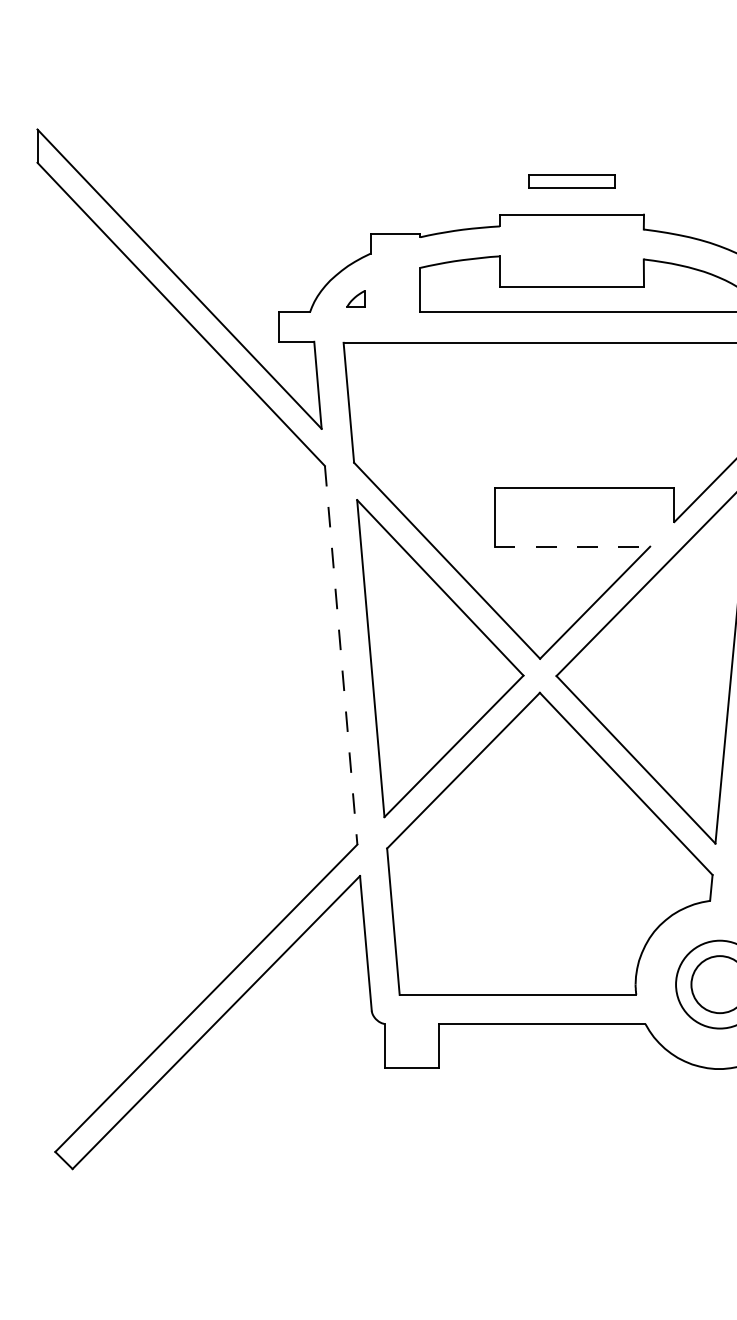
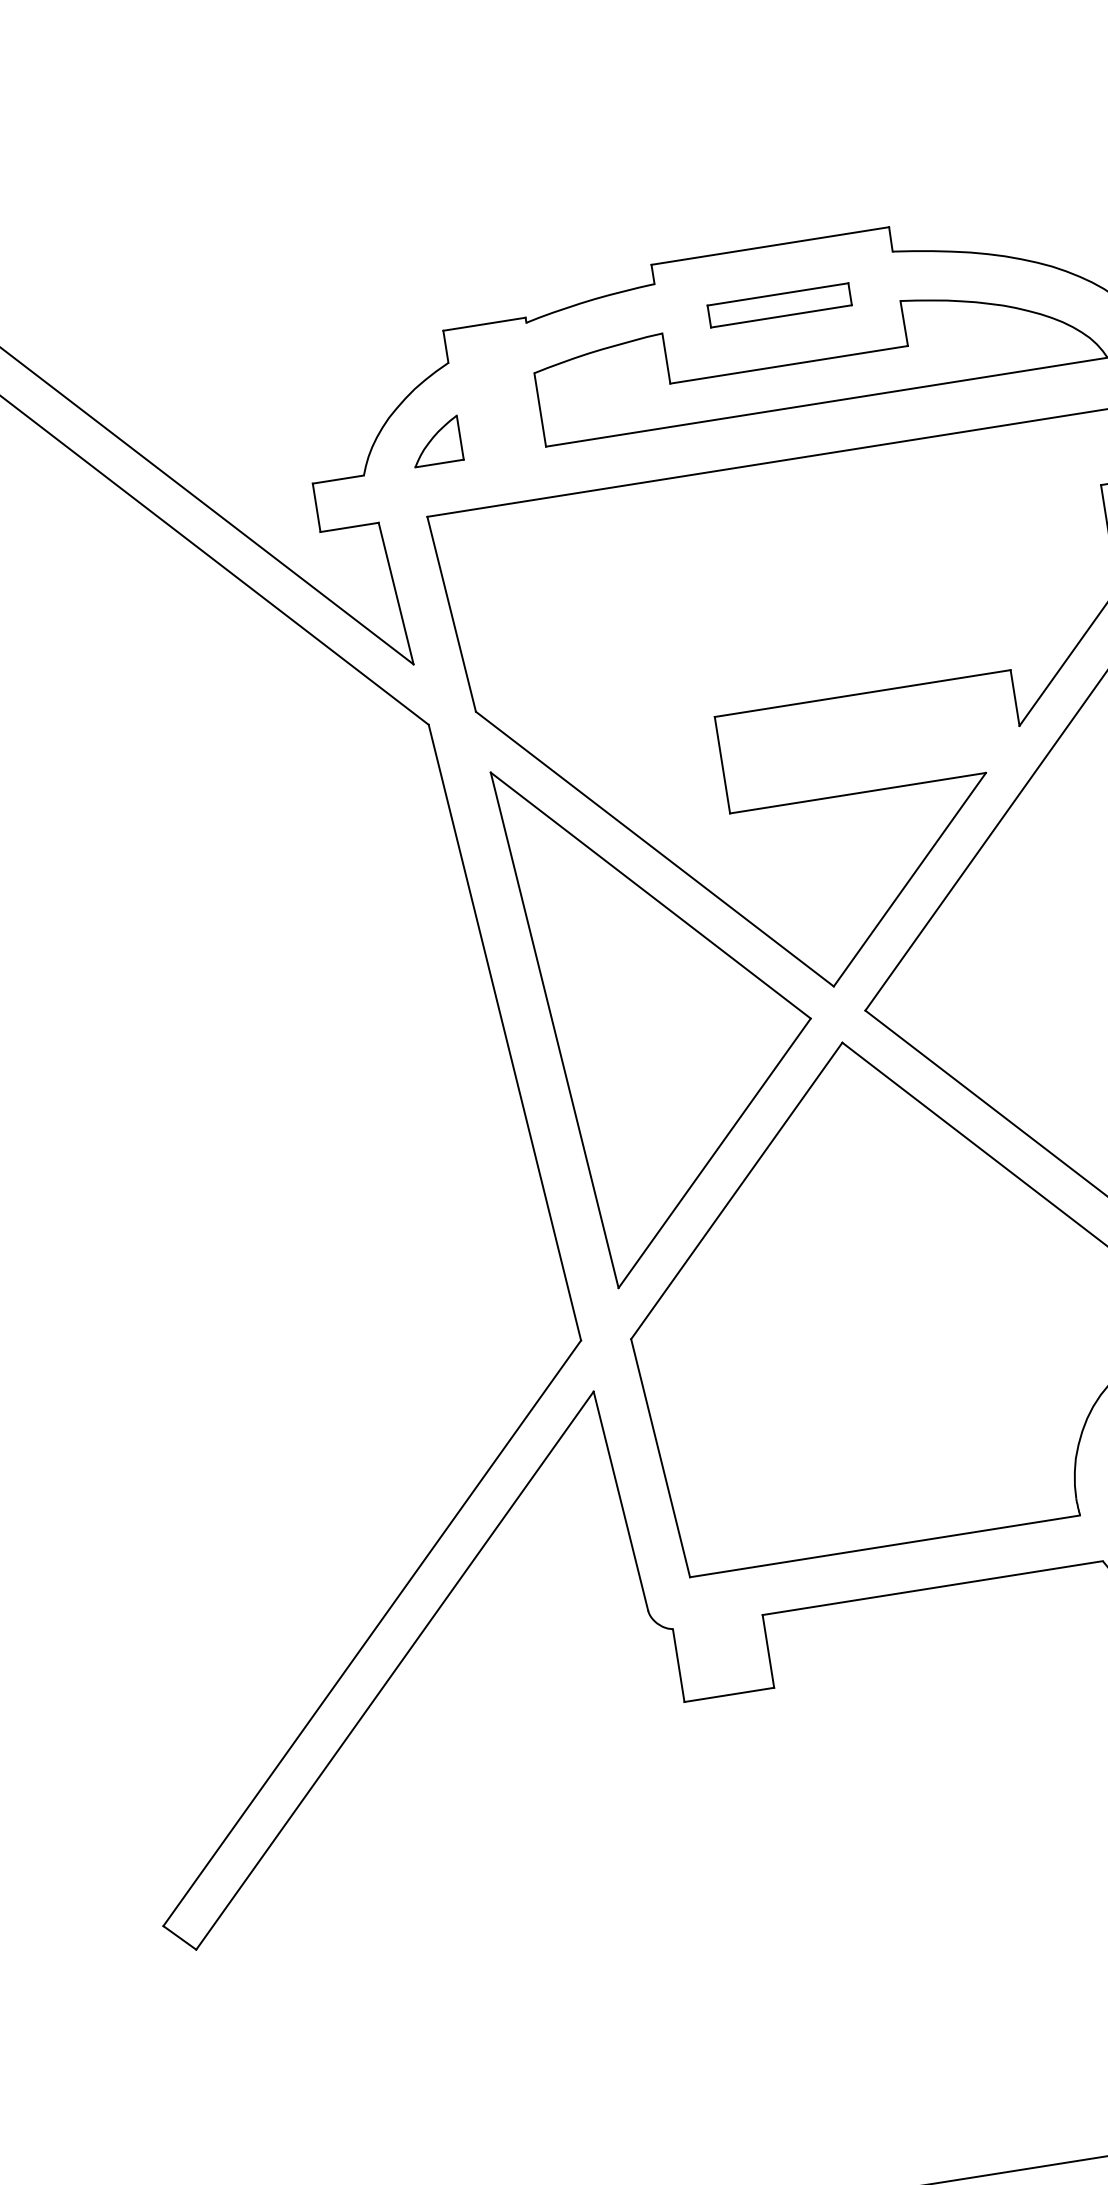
part: (571, 181) -> (778, 305), moved
part: (355, 298) -> (435, 440), size x1.67
line: (572, 546) -> (857, 792), dashed -> solid
line: (341, 655) -> (505, 1032), dashed -> solid

